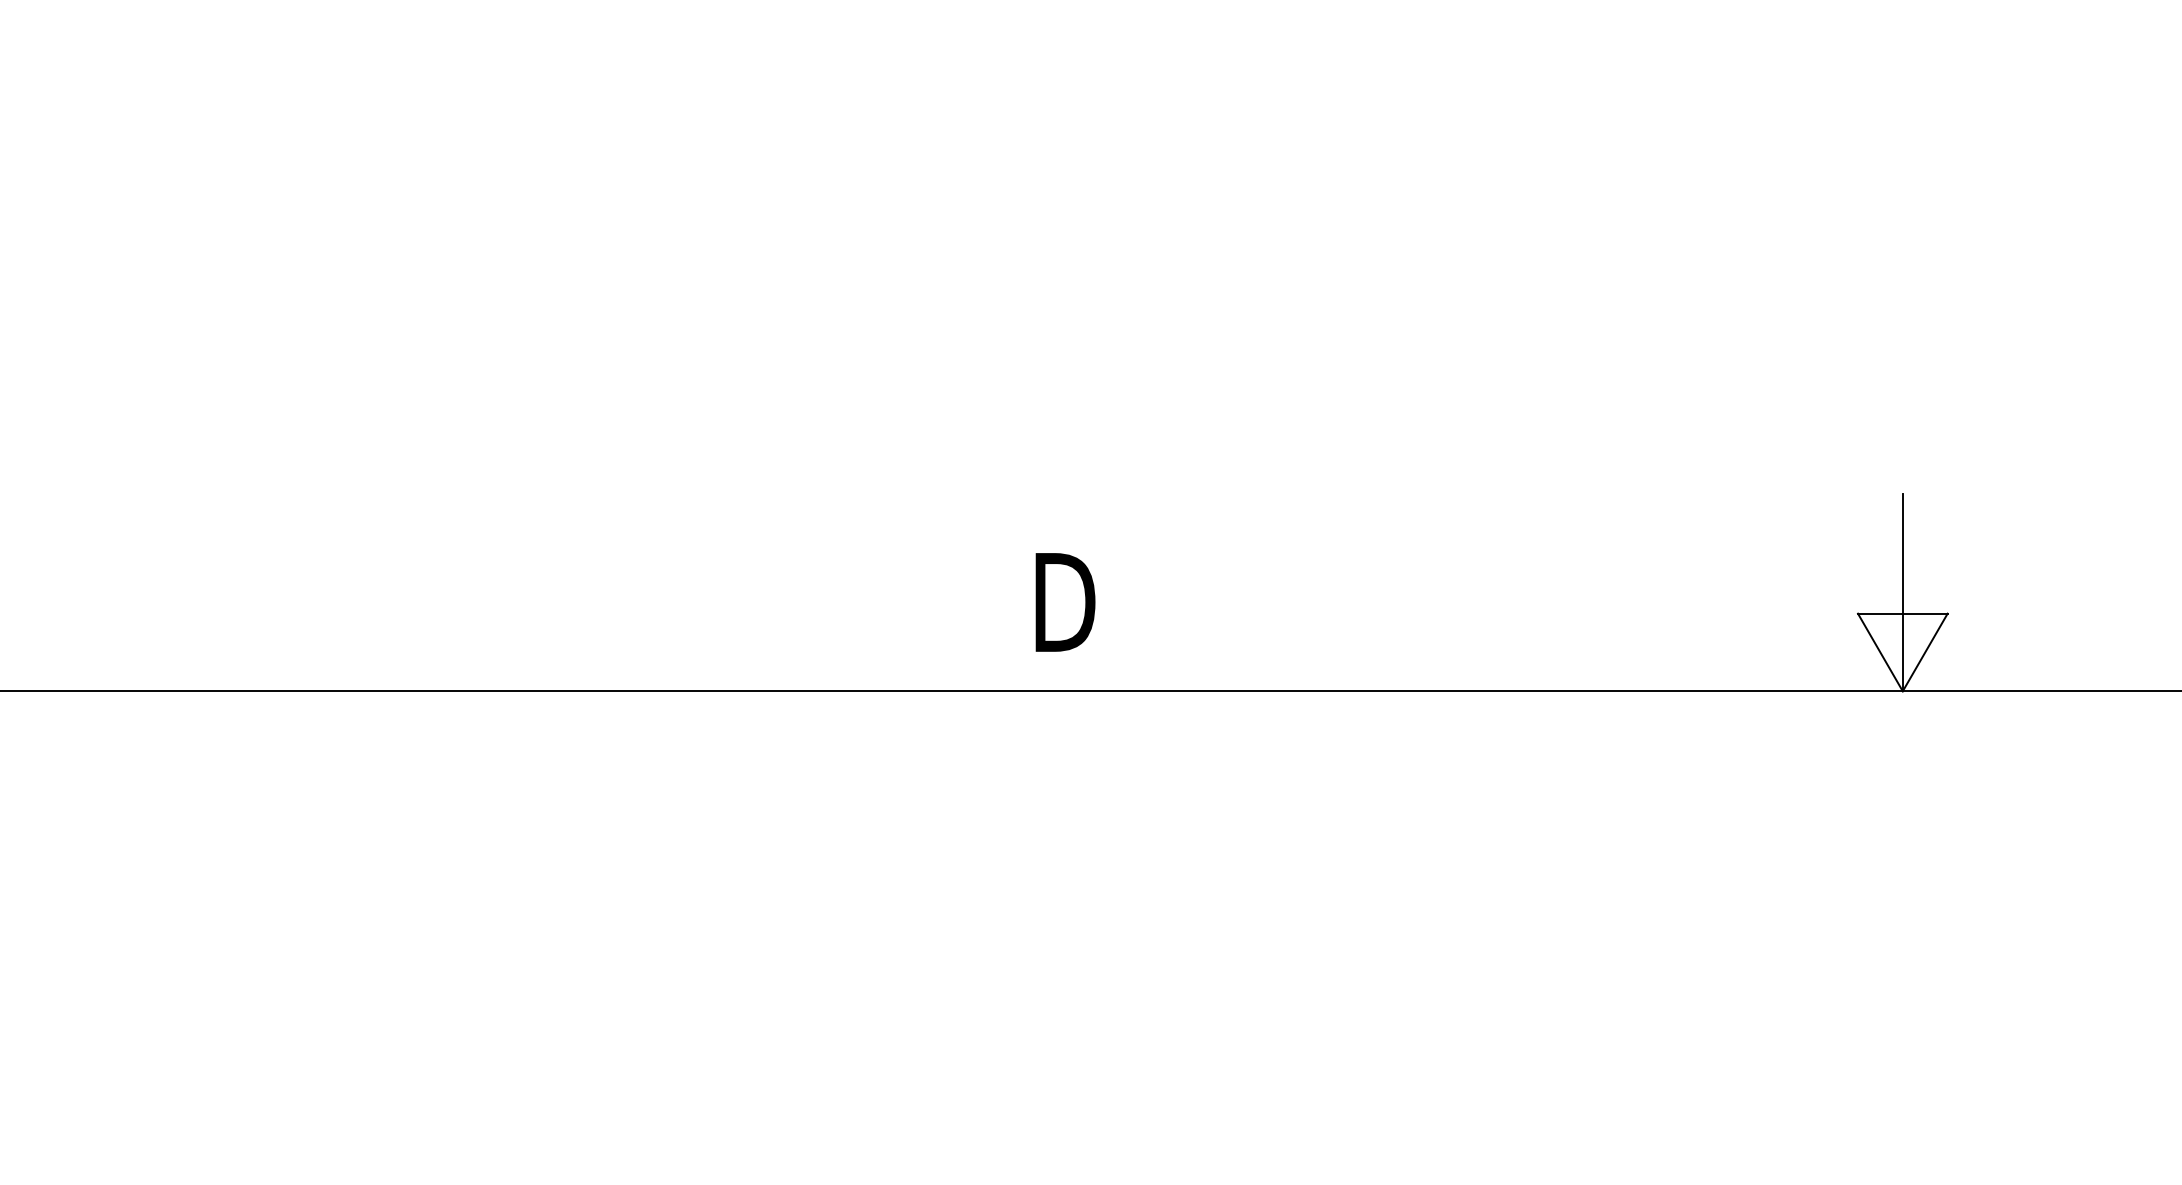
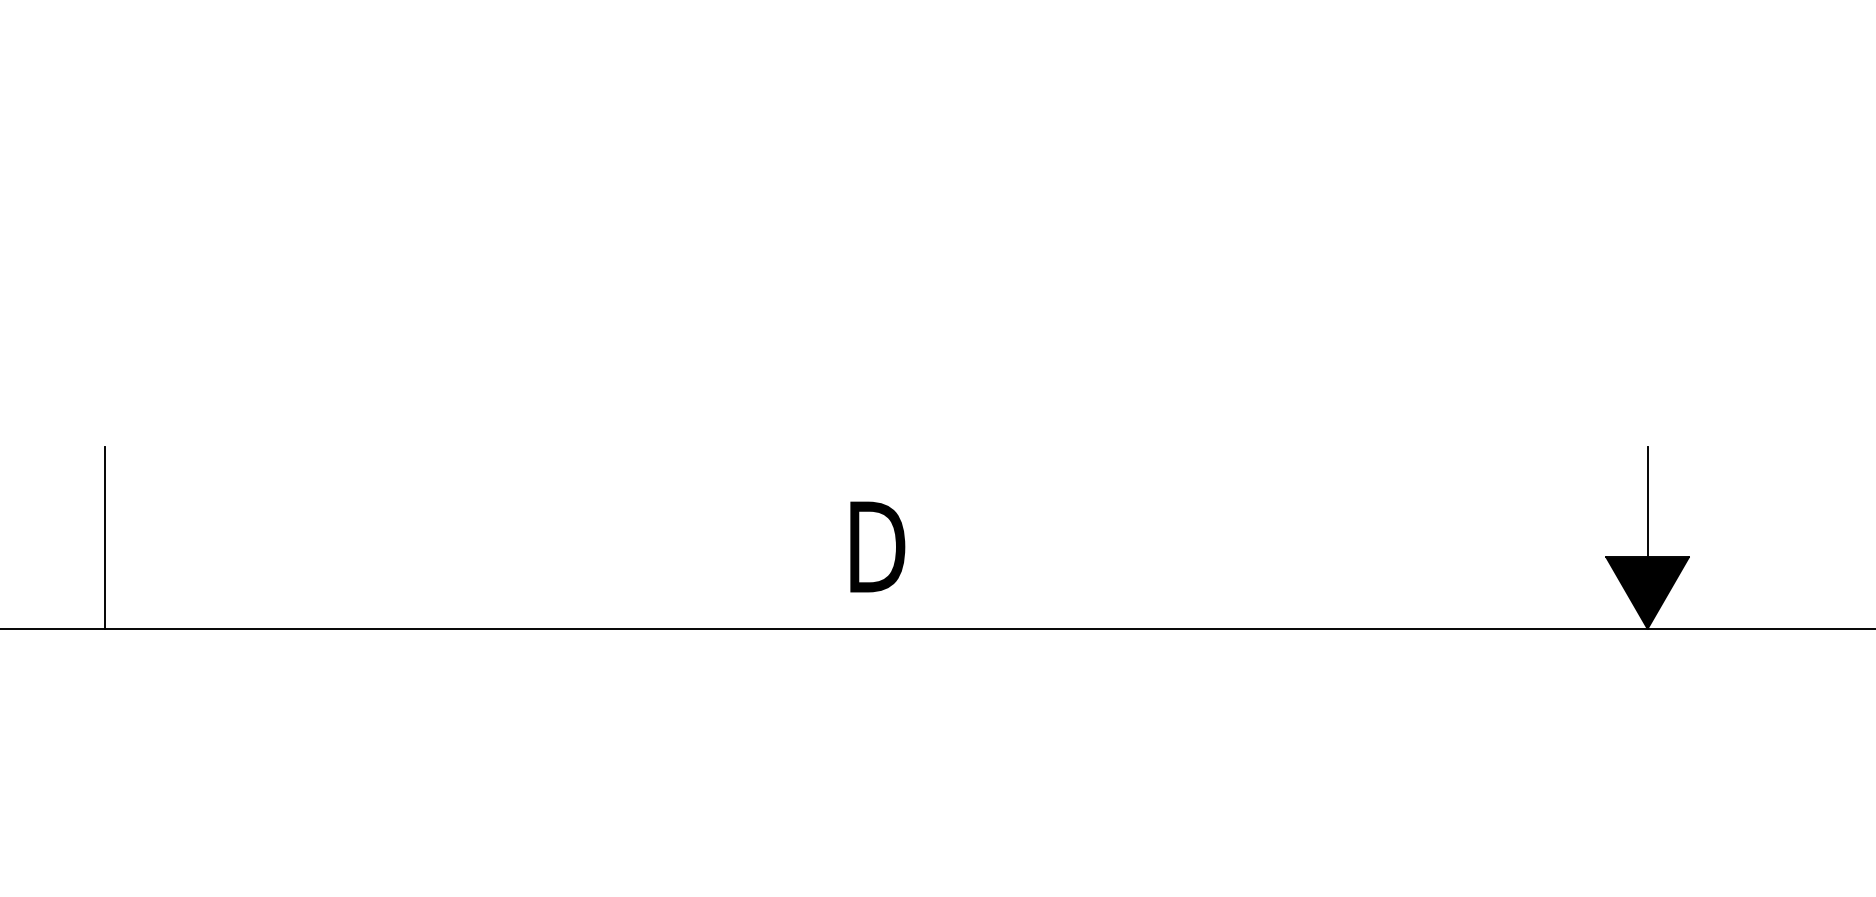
line: (224, 592) -> (104, 537), added
fill: (1902, 652) -> (1647, 593), added

